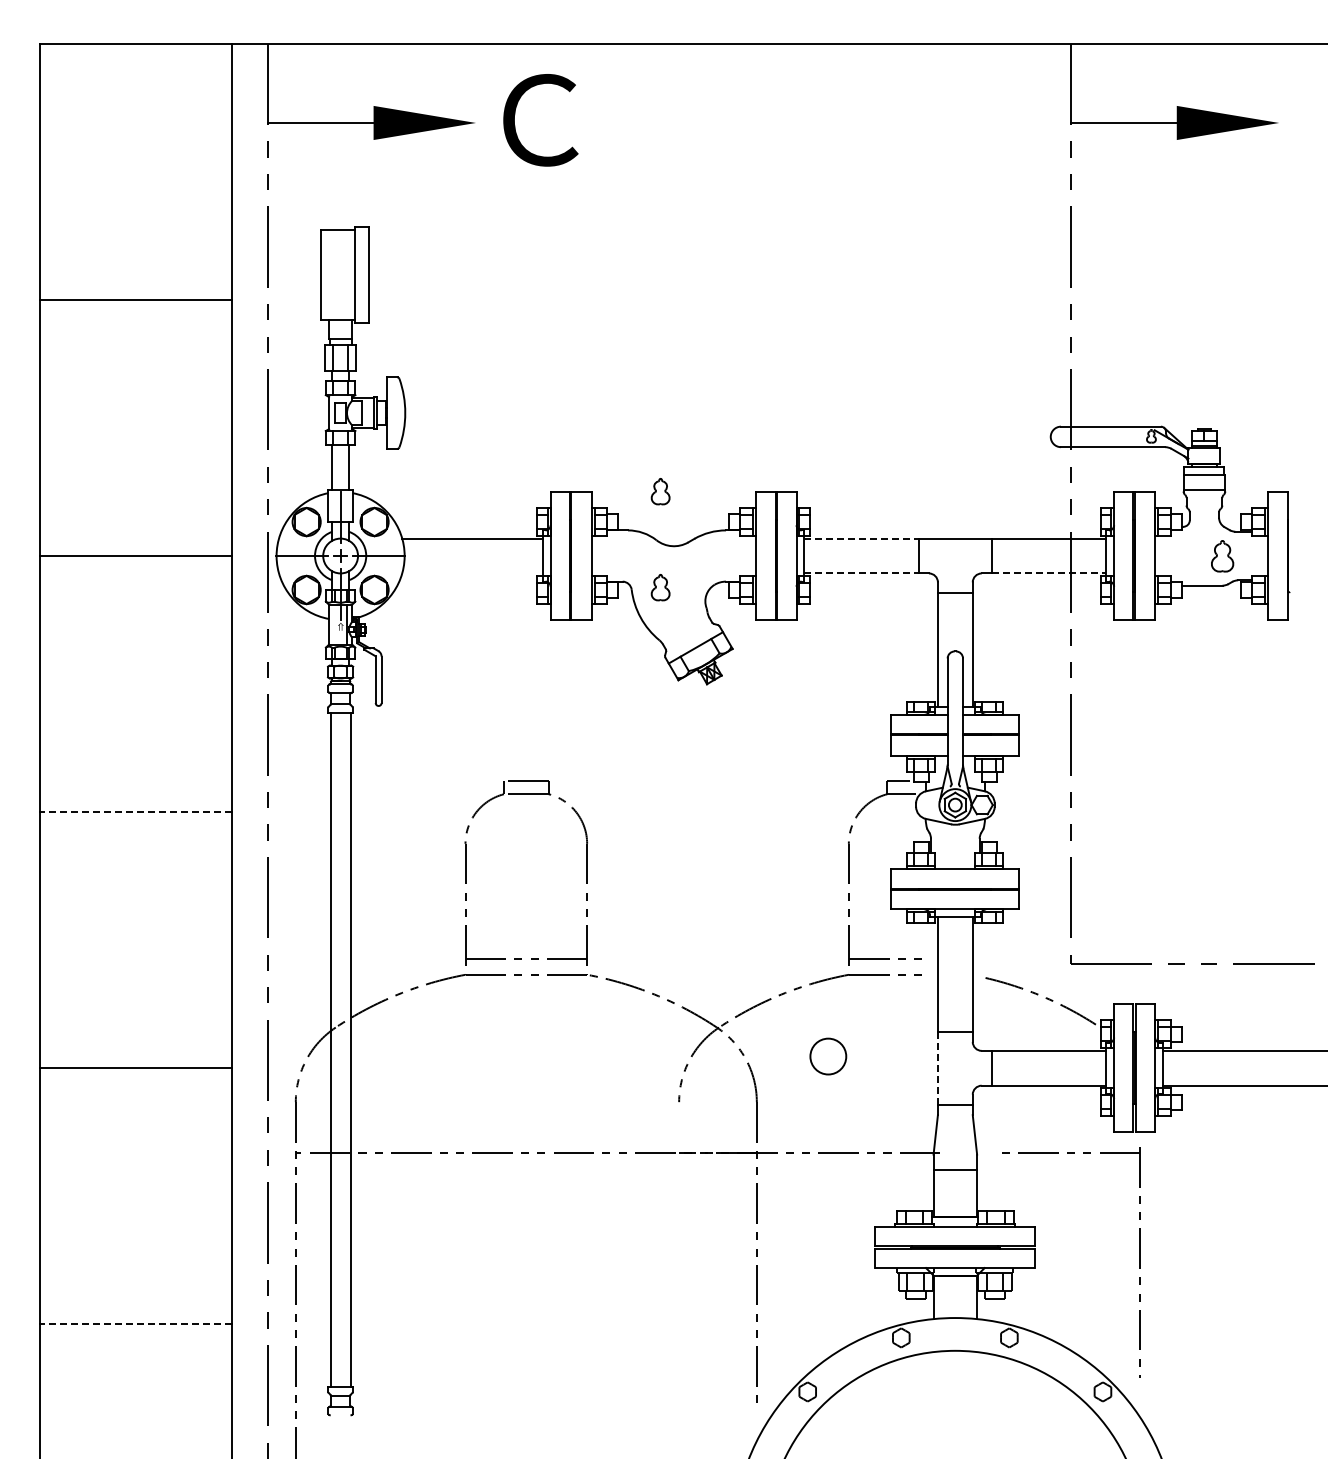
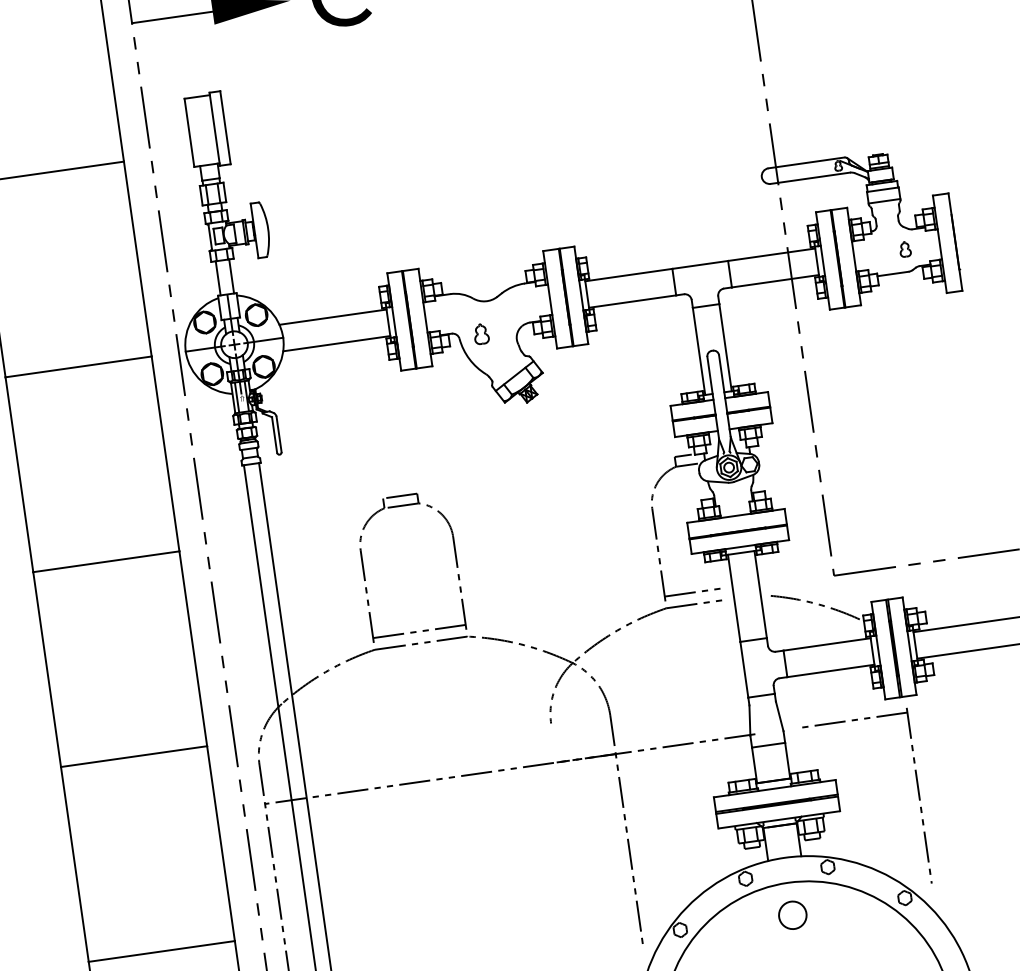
part: (660, 491) -> (470, 261), removed
line: (861, 538) -> (628, 274), dashed -> solid
part: (1221, 555) -> (904, 248), size x0.62
line: (472, 573) -> (336, 343), added
line: (861, 573) -> (632, 301), dashed -> solid
line: (1049, 573) -> (775, 281), dashed -> solid
line: (334, 624) -> (237, 397), added
line: (135, 812) -> (106, 562), dashed -> solid
circle: (828, 1056) -> (792, 915), moved
line: (937, 1068) -> (744, 669), dashed -> solid
line: (135, 1324) -> (161, 951), dashed -> solid

